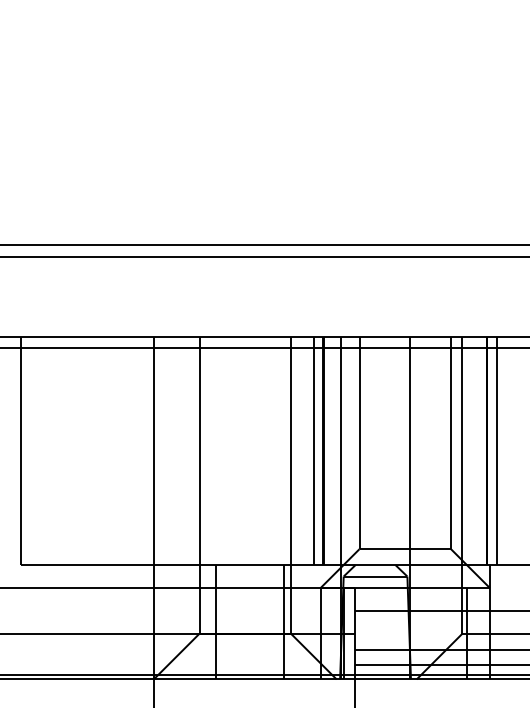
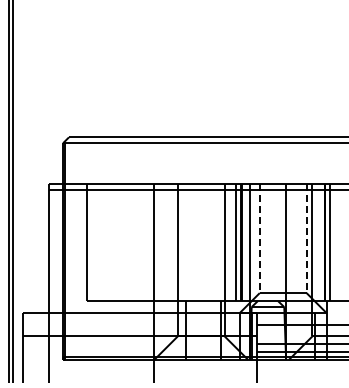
line: (358, 444) -> (259, 239), solid -> dashed
line: (450, 444) -> (306, 239), solid -> dashed

